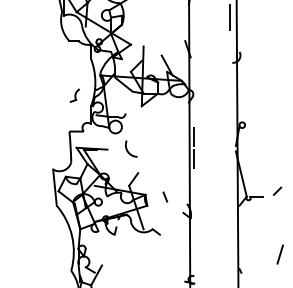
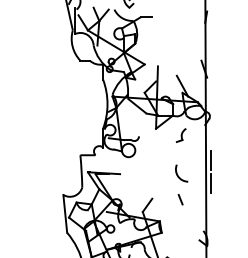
part: (74, 95) -> (180, 135), moved
arc: (128, 150) -> (178, 175), moved
line: (165, 196) -> (180, 199), moved

